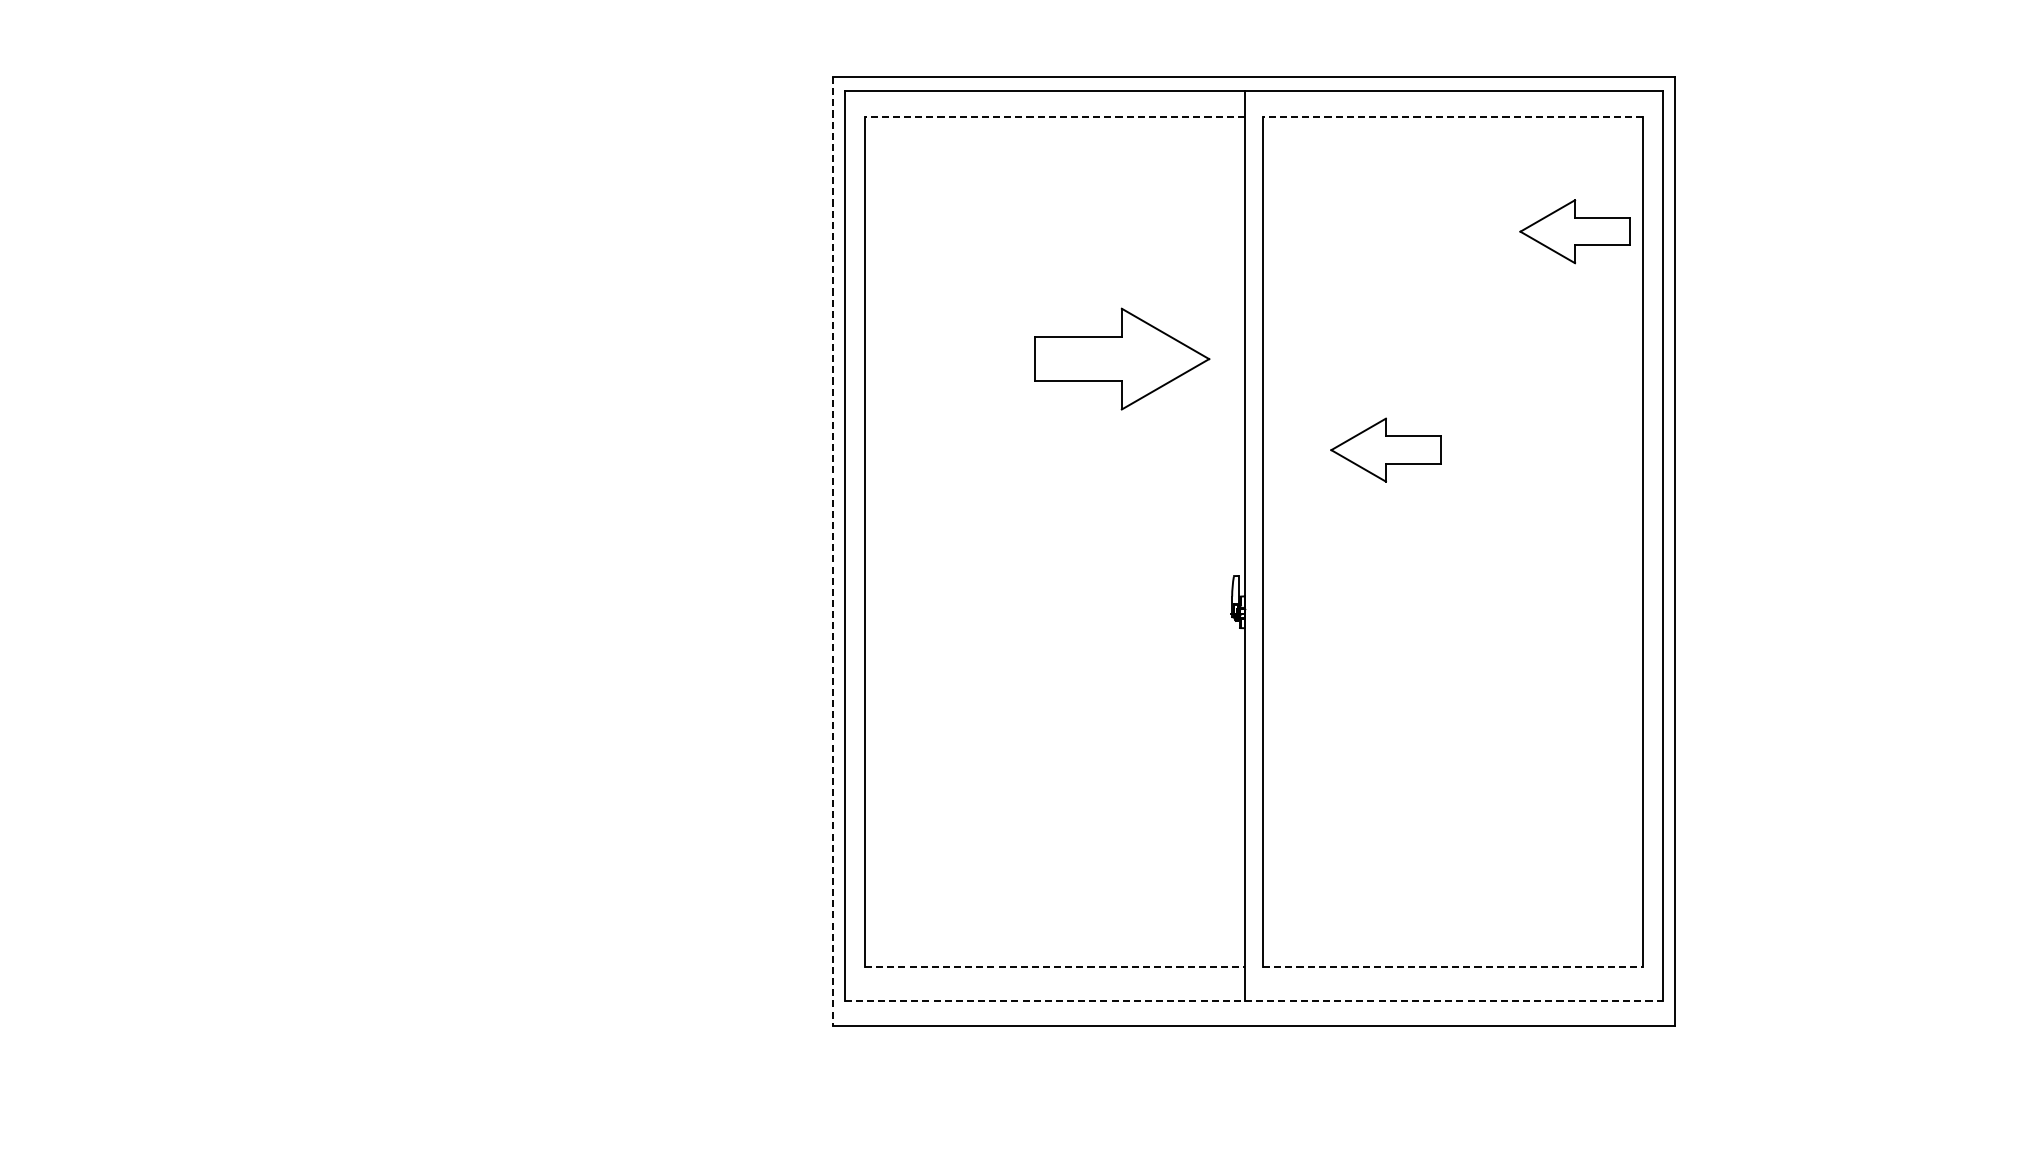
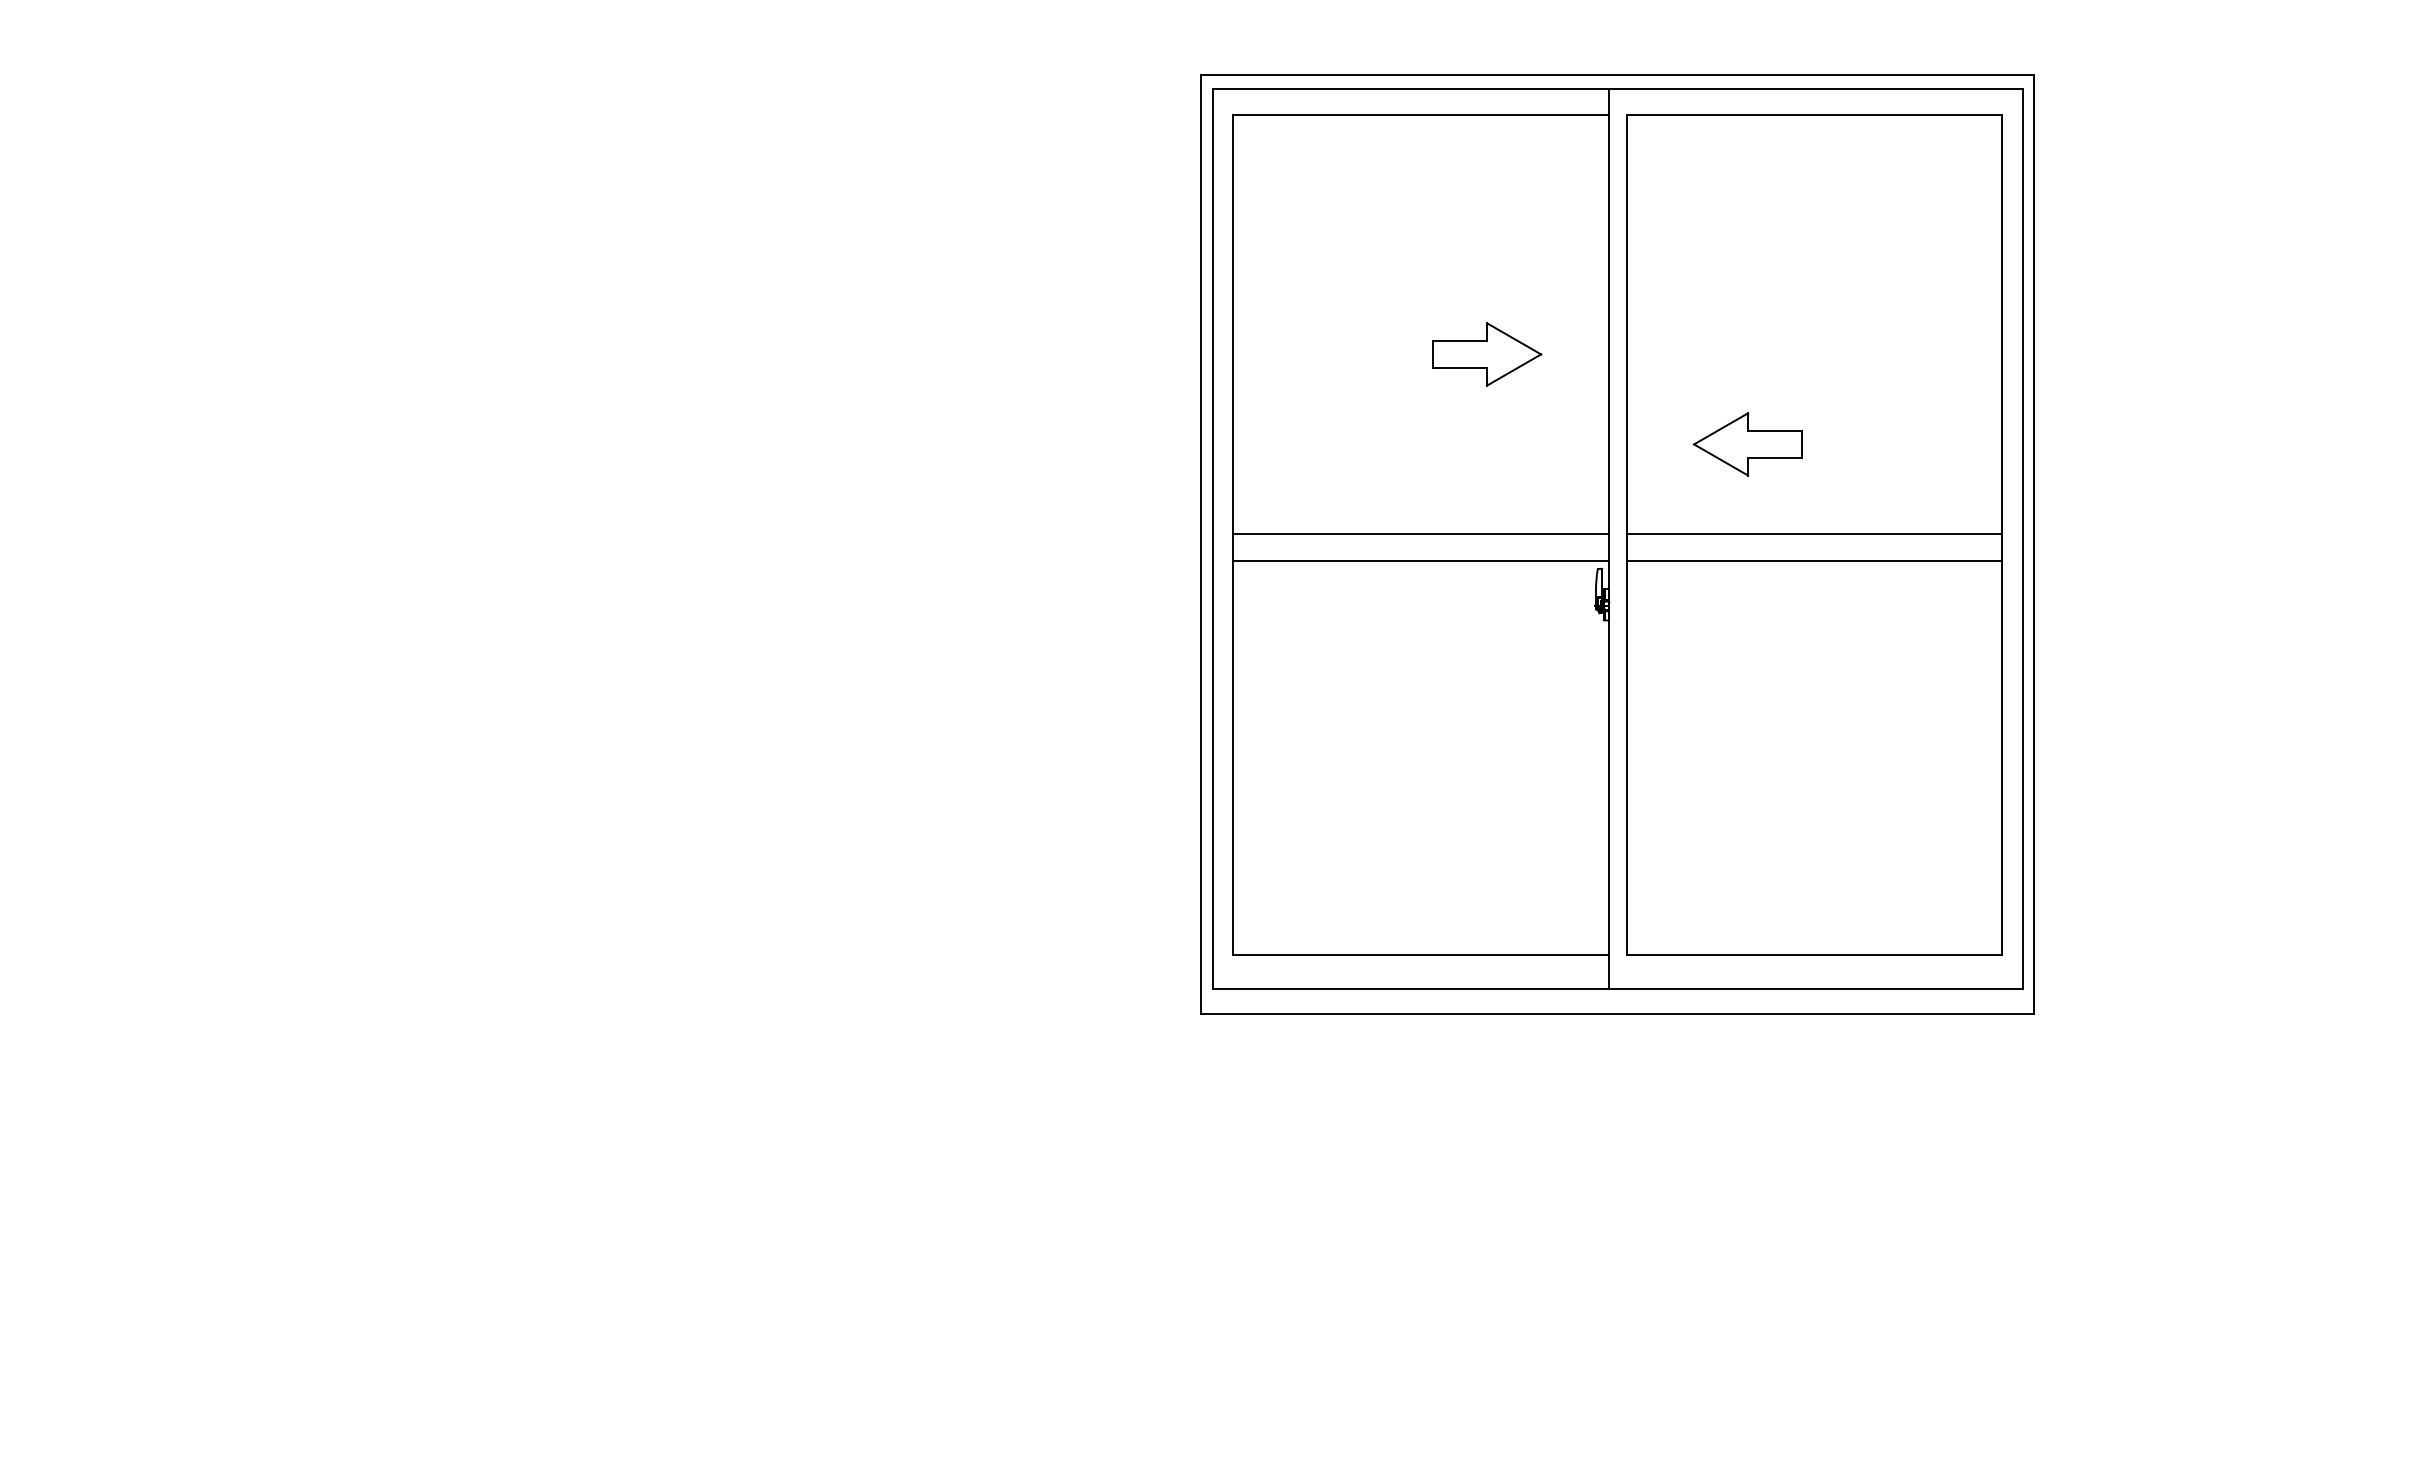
line: (1054, 116) -> (1420, 114), dashed -> solid
line: (1453, 116) -> (1814, 114), dashed -> solid
part: (1574, 231) -> (1934, 228), removed
part: (1122, 359) -> (1487, 354), size x0.62
line: (1054, 541) -> (1420, 534), added
line: (1453, 541) -> (1814, 534), added
line: (833, 552) -> (1201, 545), dashed -> solid
line: (1054, 568) -> (1420, 561), added
line: (1453, 568) -> (1814, 561), added
line: (1054, 967) -> (1420, 955), dashed -> solid
line: (1453, 967) -> (1814, 955), dashed -> solid
line: (1253, 1000) -> (1617, 988), dashed -> solid

